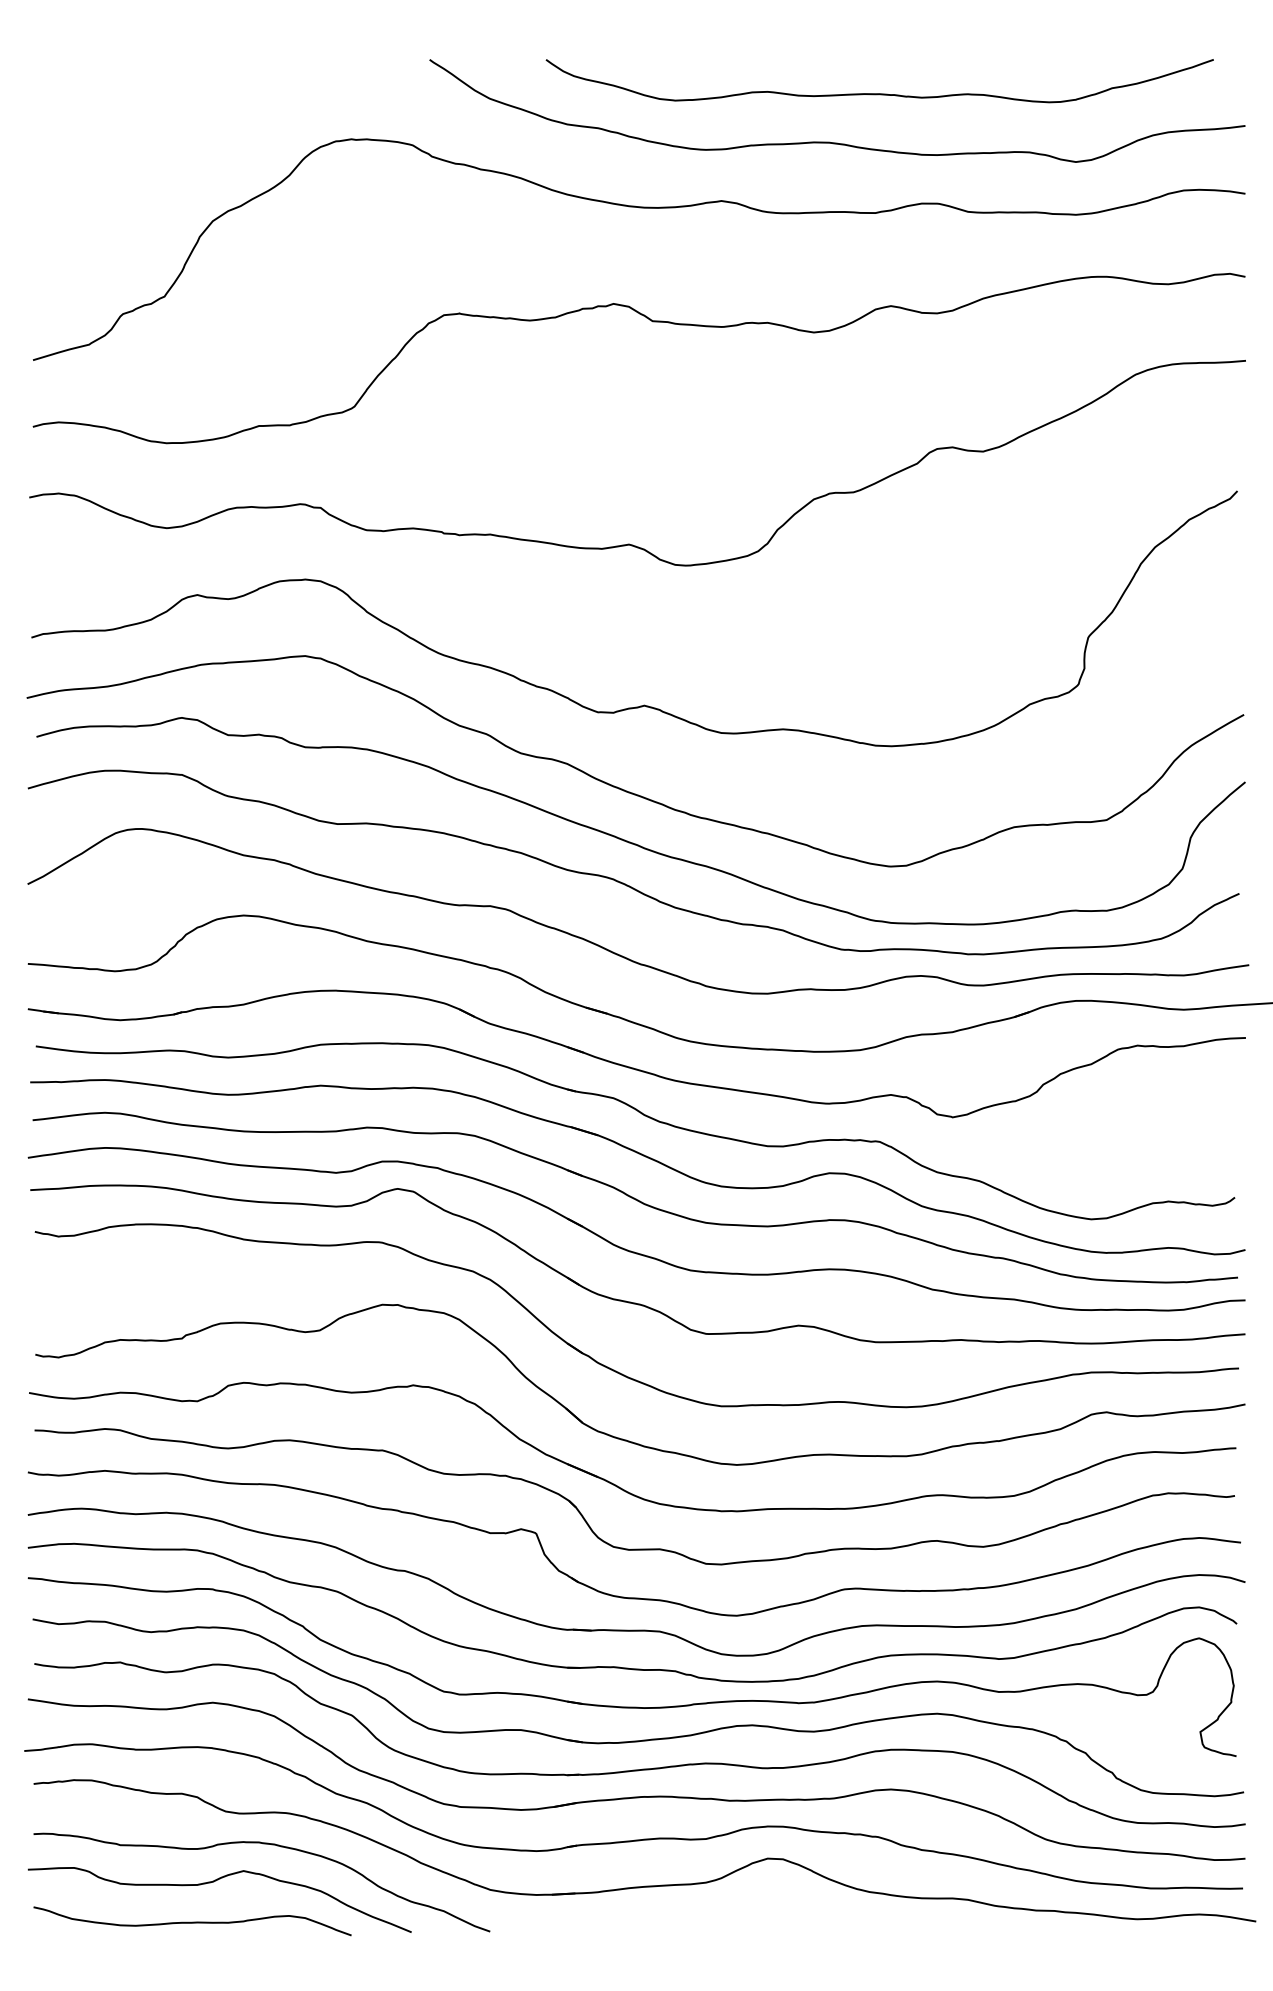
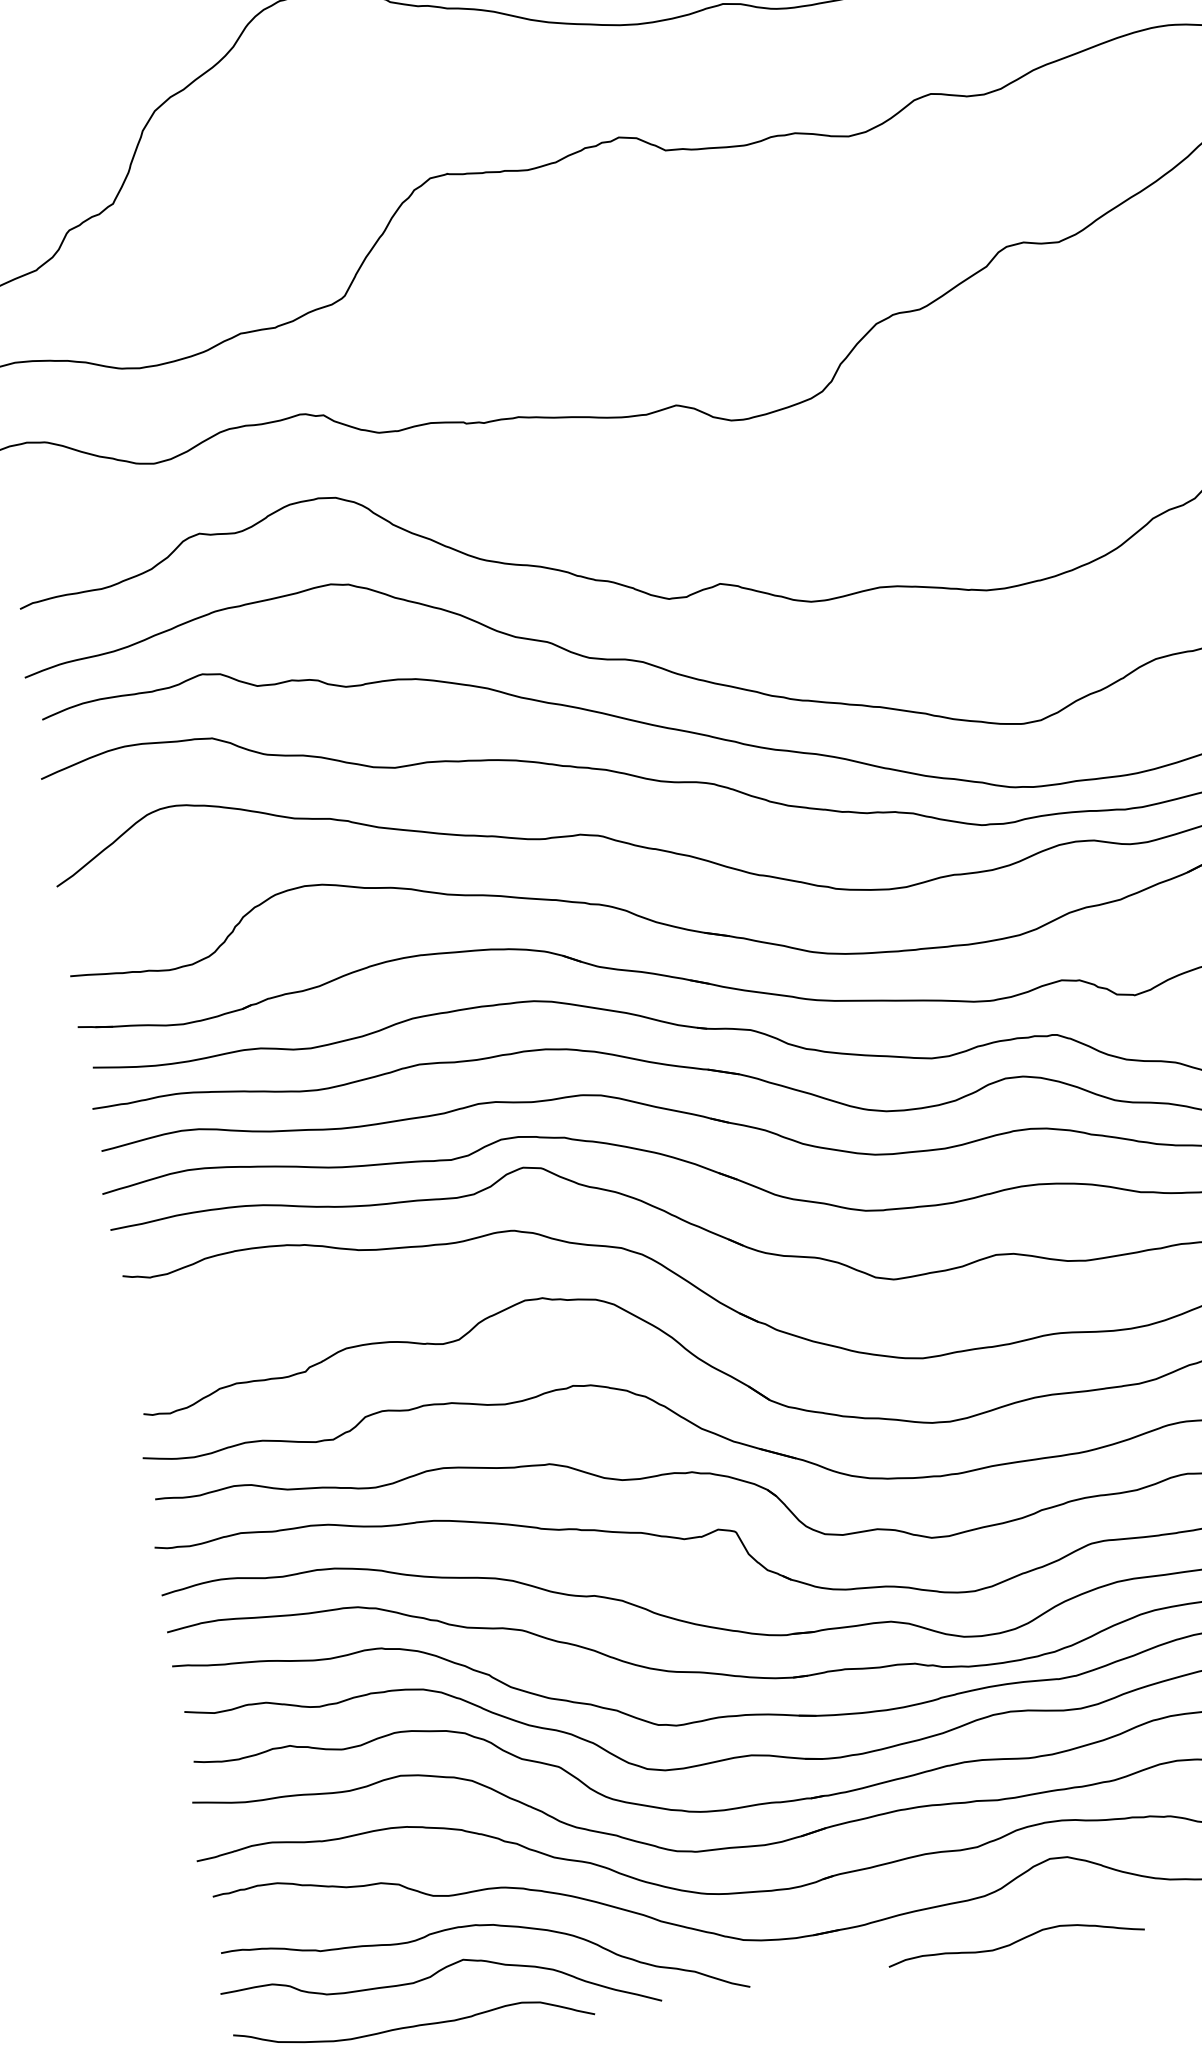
curve: (727, 1925) -> (1015, 1940), added

